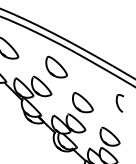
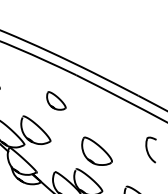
part: (56, 66) -> (56, 99), size x0.6

